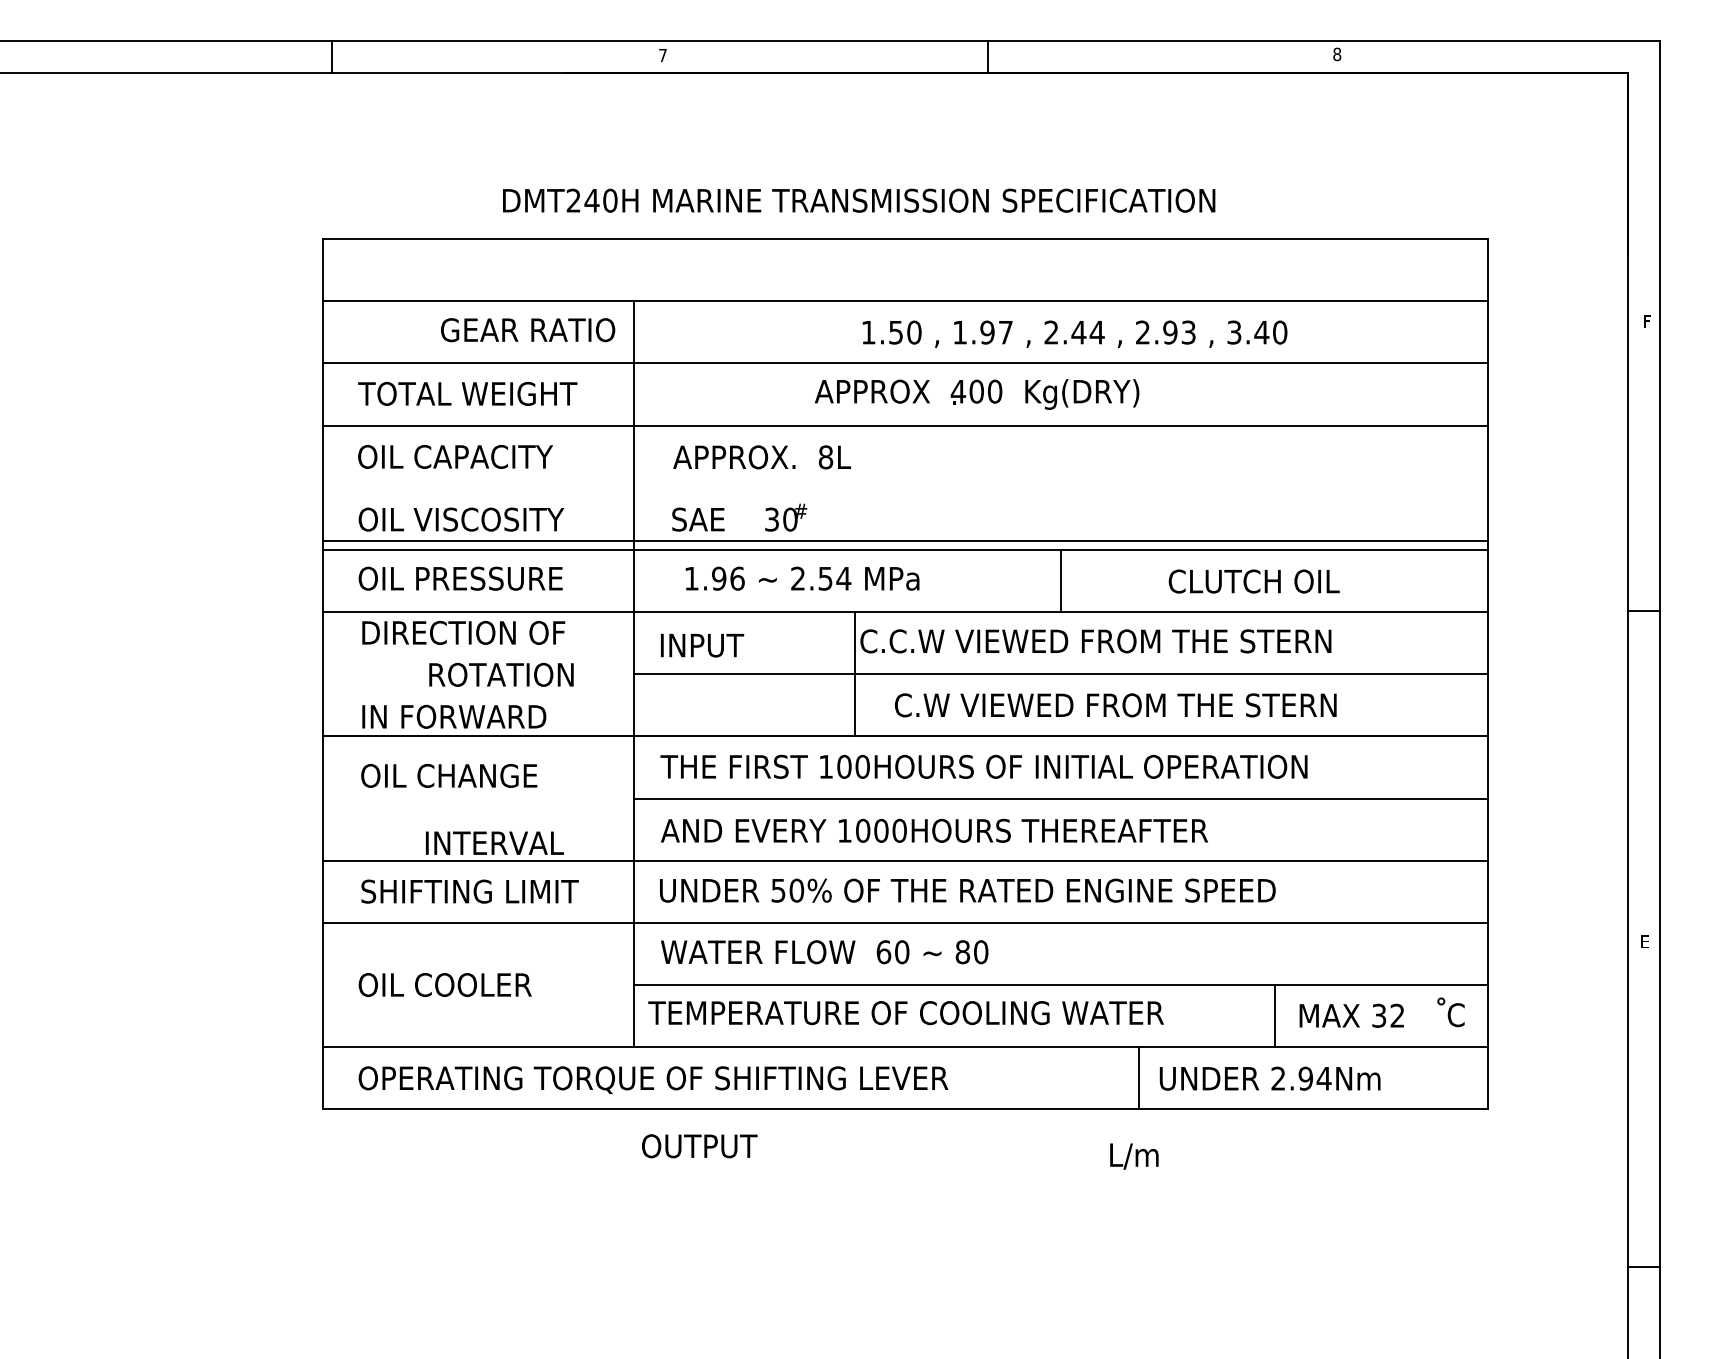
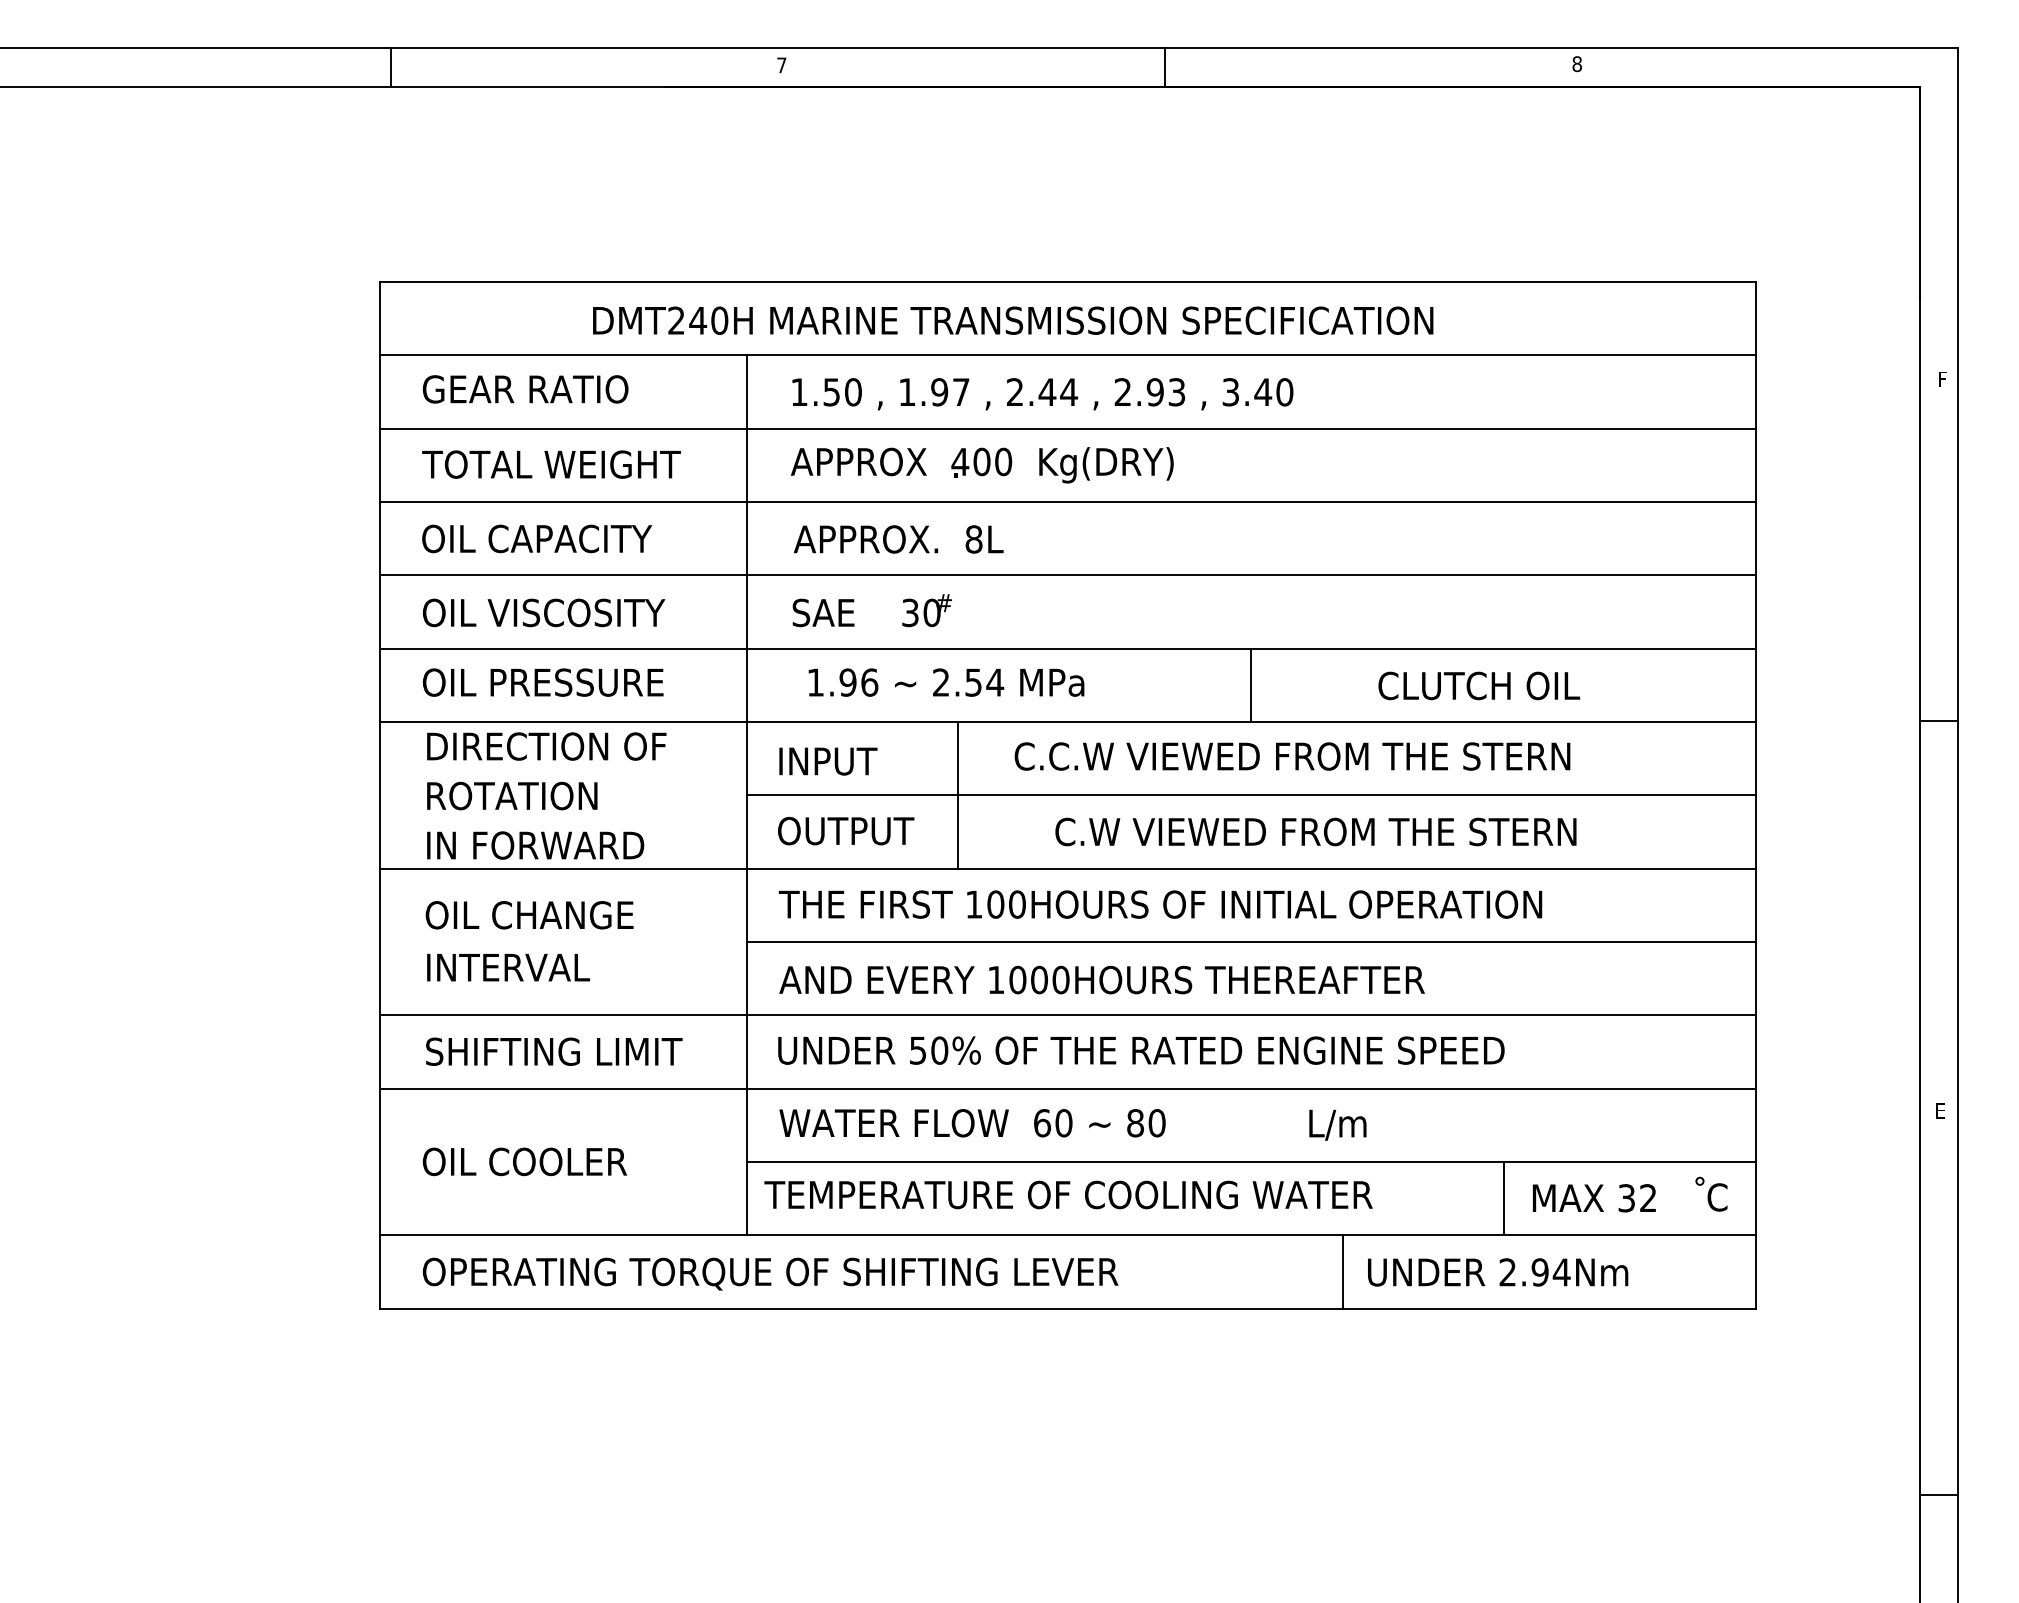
text: (859, 200) -> (1013, 320), moved
text: (527, 330) -> (525, 389), moved
text: (1074, 334) -> (1042, 394), moved
text: (977, 394) -> (982, 465), moved
line: (905, 541) -> (1067, 575), moved
line: (854, 673) -> (957, 794), moved
text: (501, 674) -> (512, 795), moved
text: (494, 843) -> (508, 967), moved
text: (700, 1146) -> (846, 831), moved
text: (1134, 1155) -> (1337, 1124), moved

